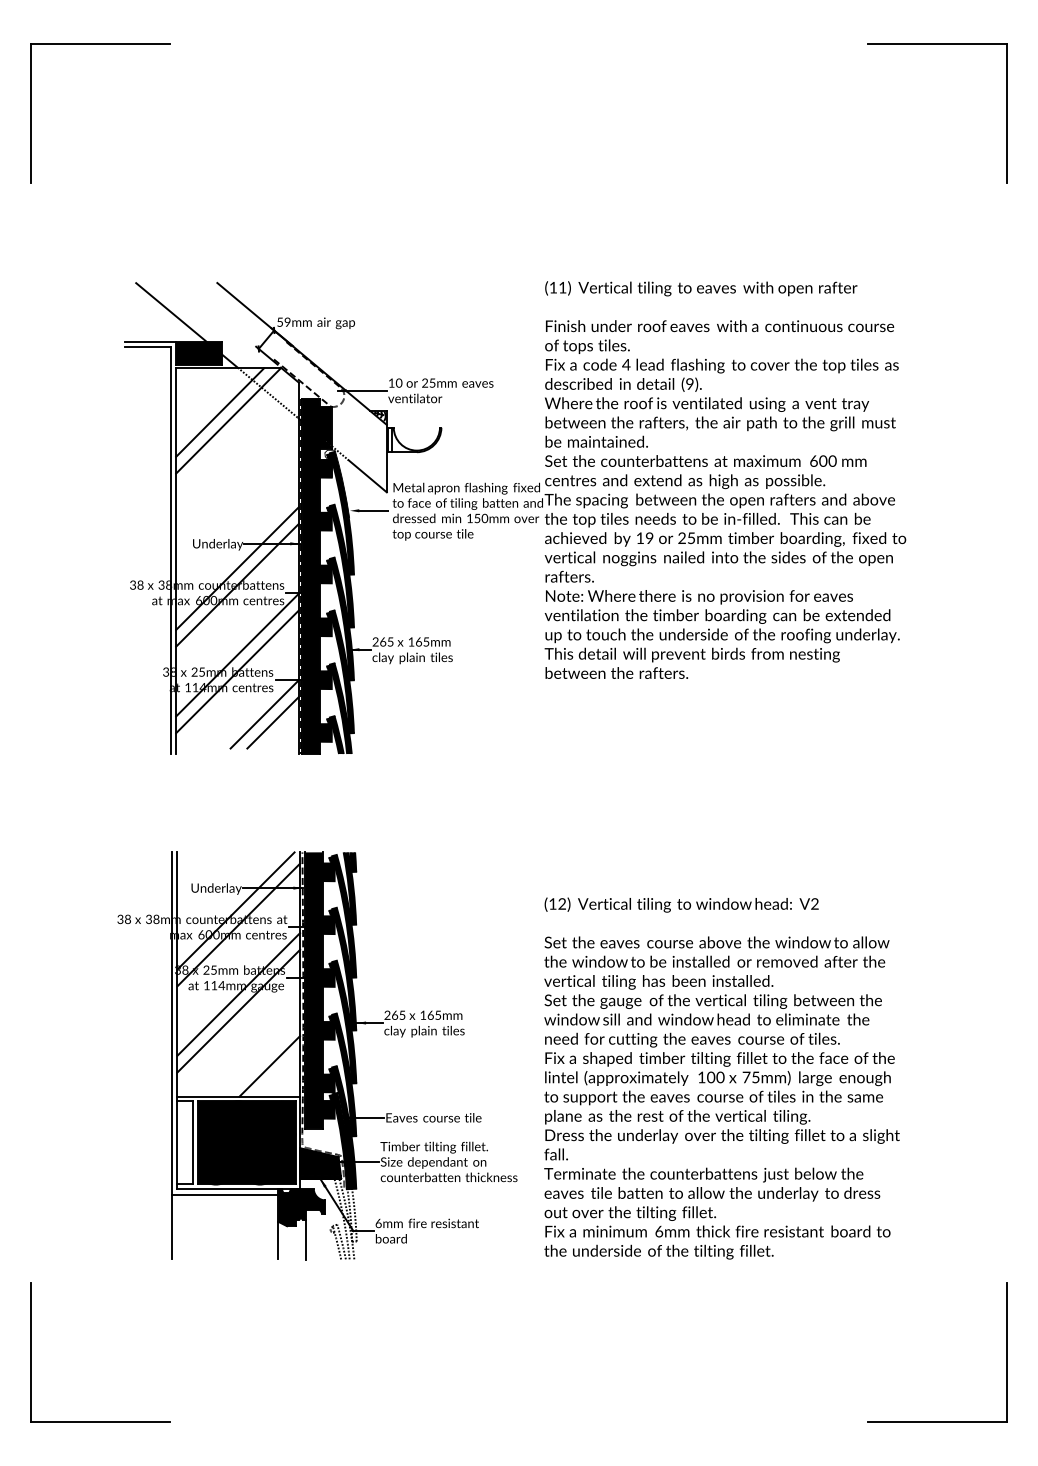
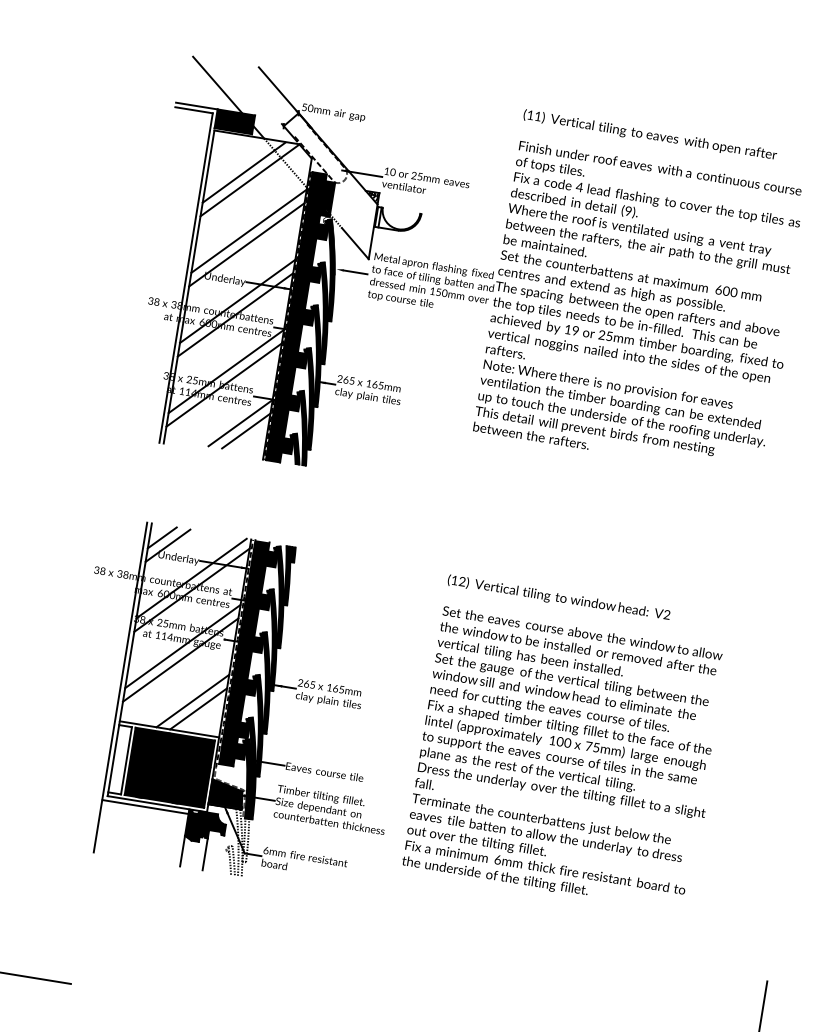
text: (287, 323) -> (310, 109), 59mm -> 50mm
line: (237, 481) -> (249, 230), added
line: (237, 498) -> (246, 244), added
line: (192, 867) -> (162, 537), added
line: (200, 875) -> (167, 545), added
line: (261, 1057) -> (193, 700), added
text: (721, 1078) -> (568, 743), moved

